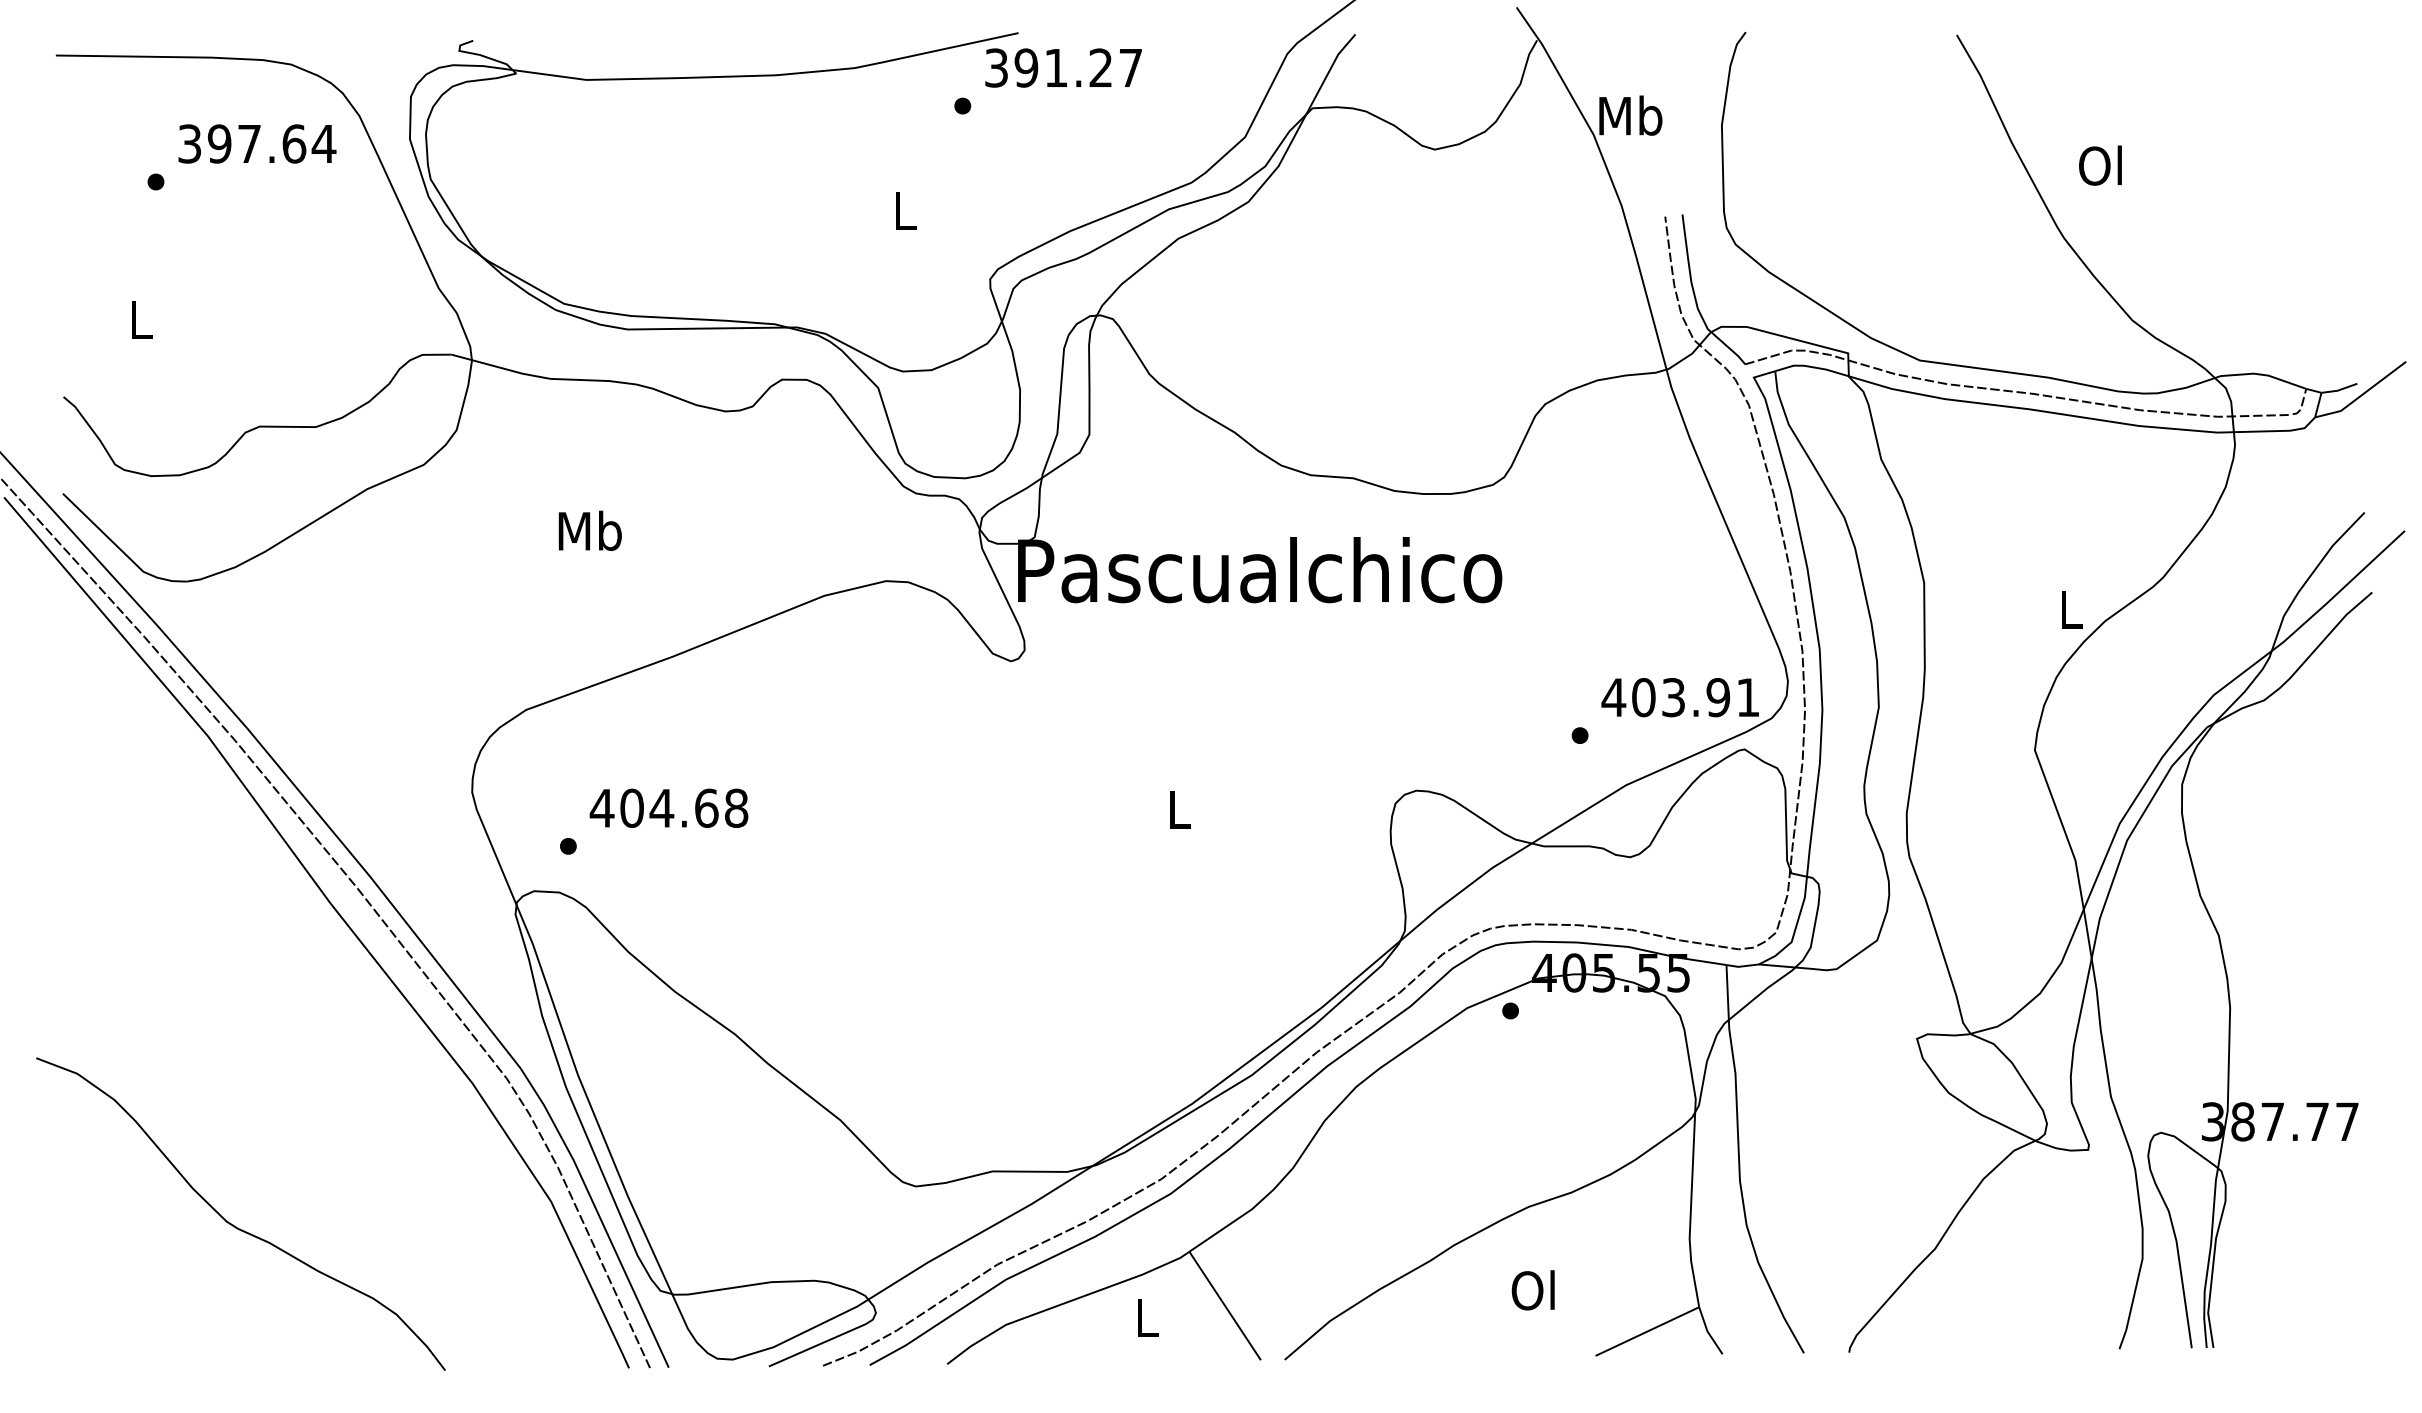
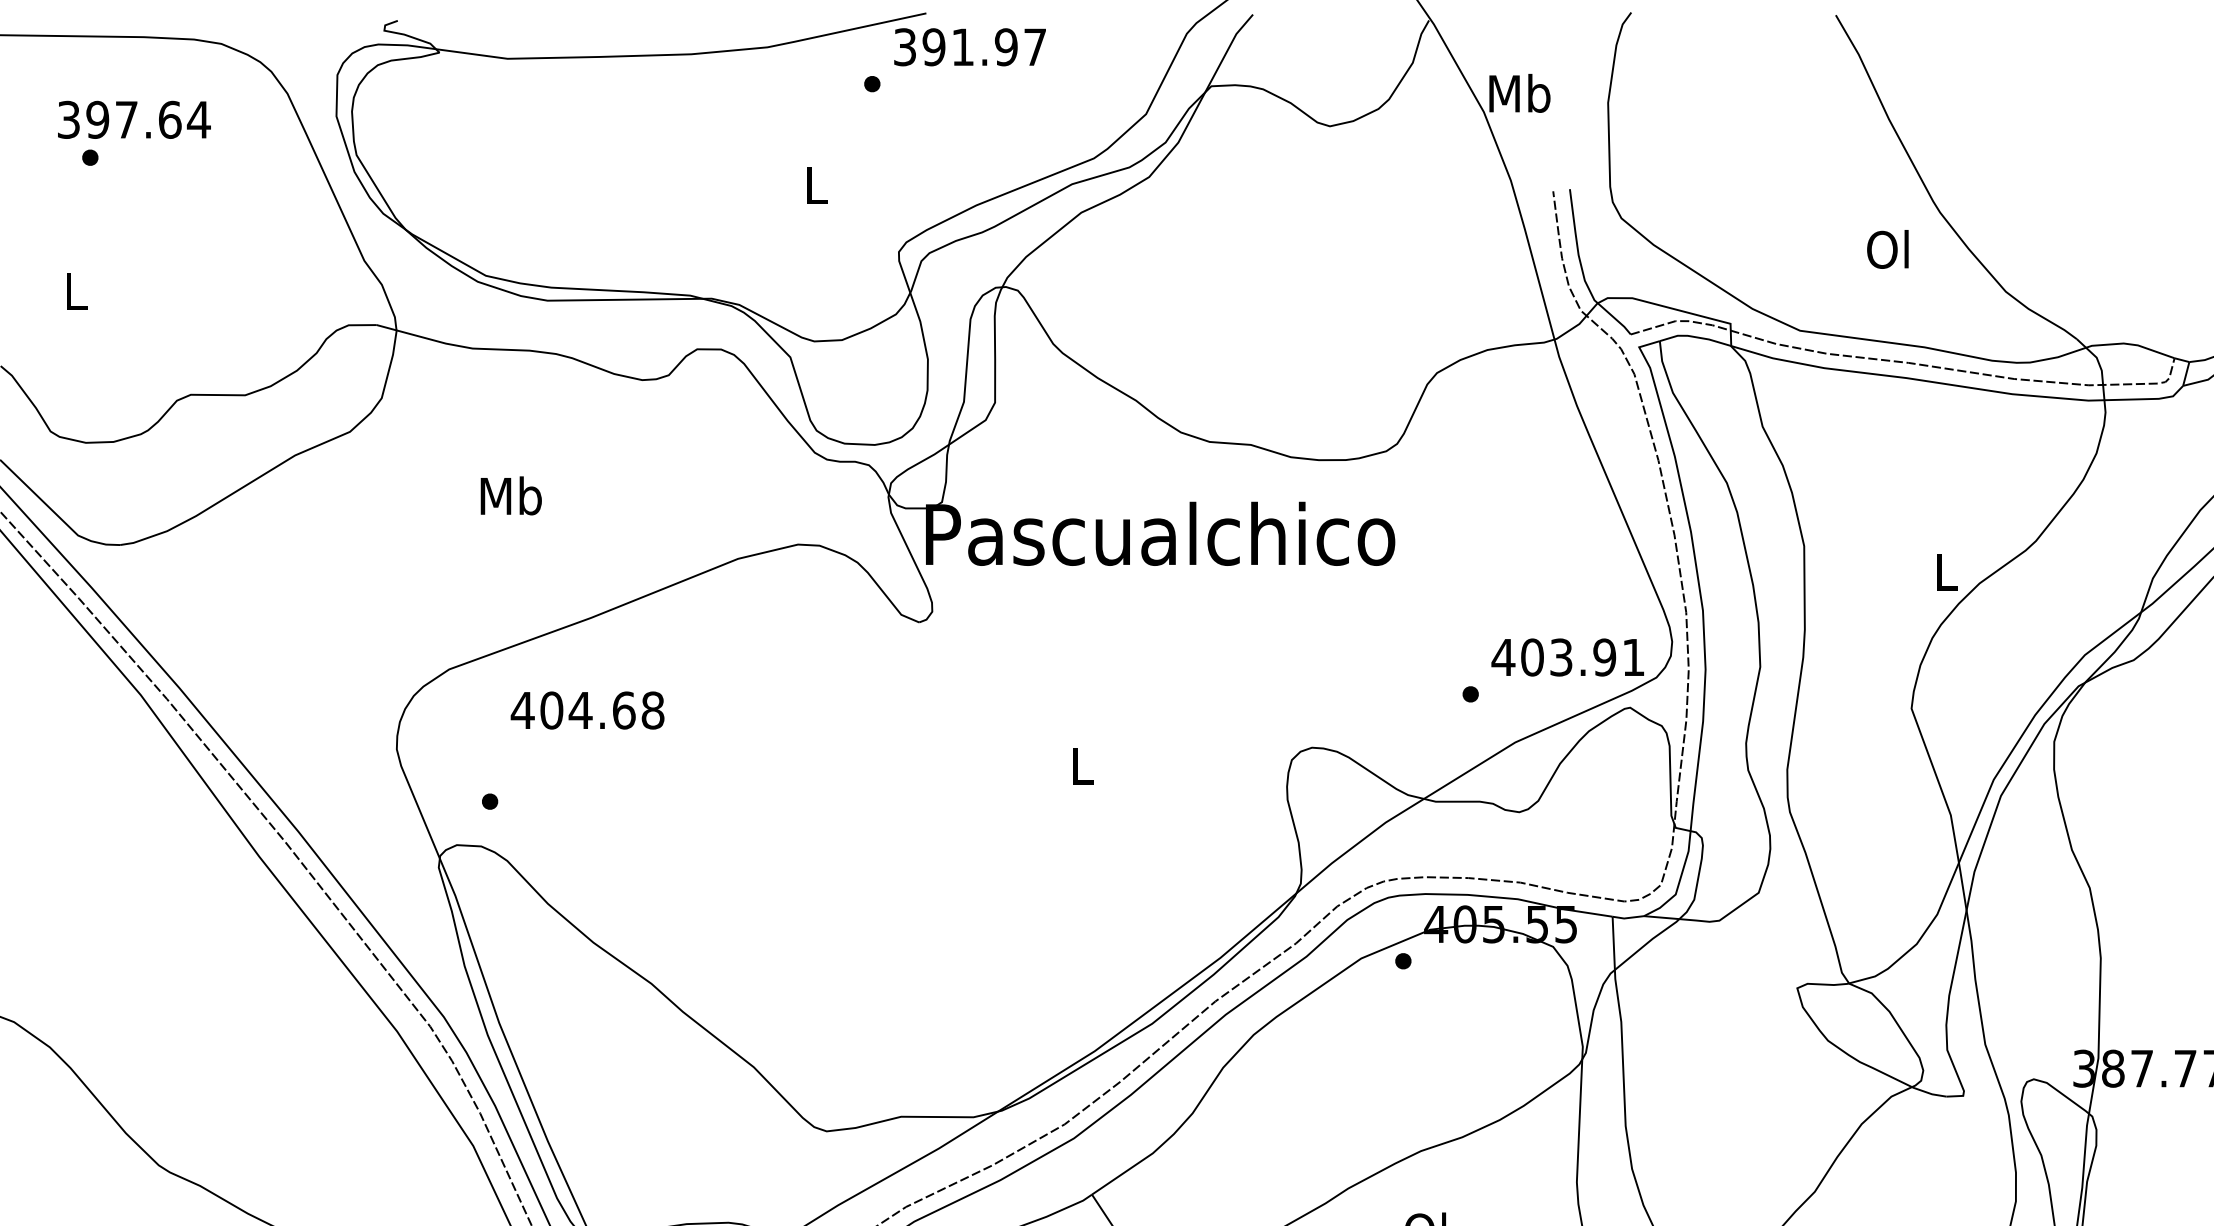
text: (1100, 67) -> (1005, 46), 391.27 -> 391.97
text: (257, 143) -> (134, 119), moved
text: (2100, 165) -> (1887, 249), moved
text: (668, 807) -> (587, 709), moved

